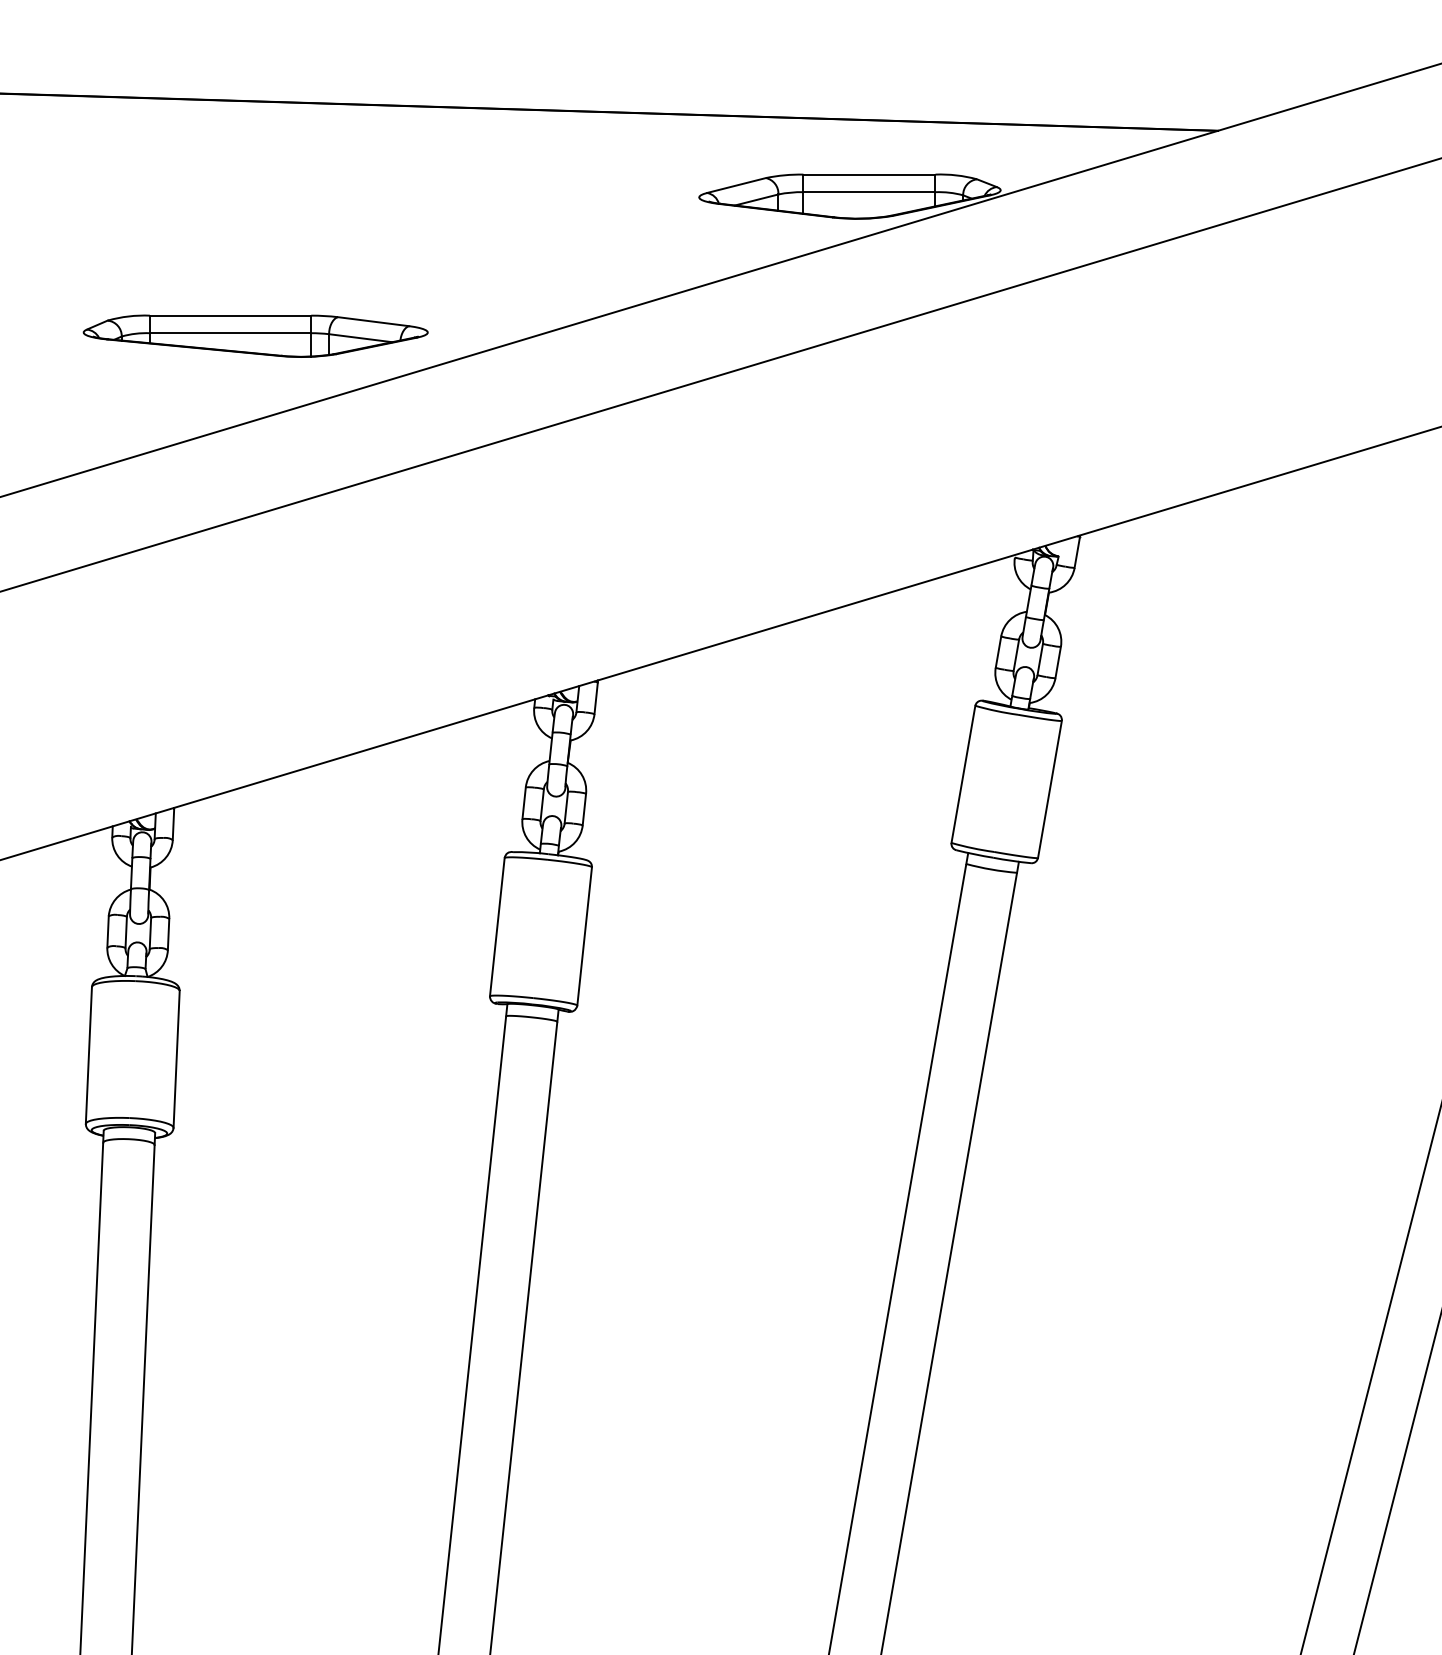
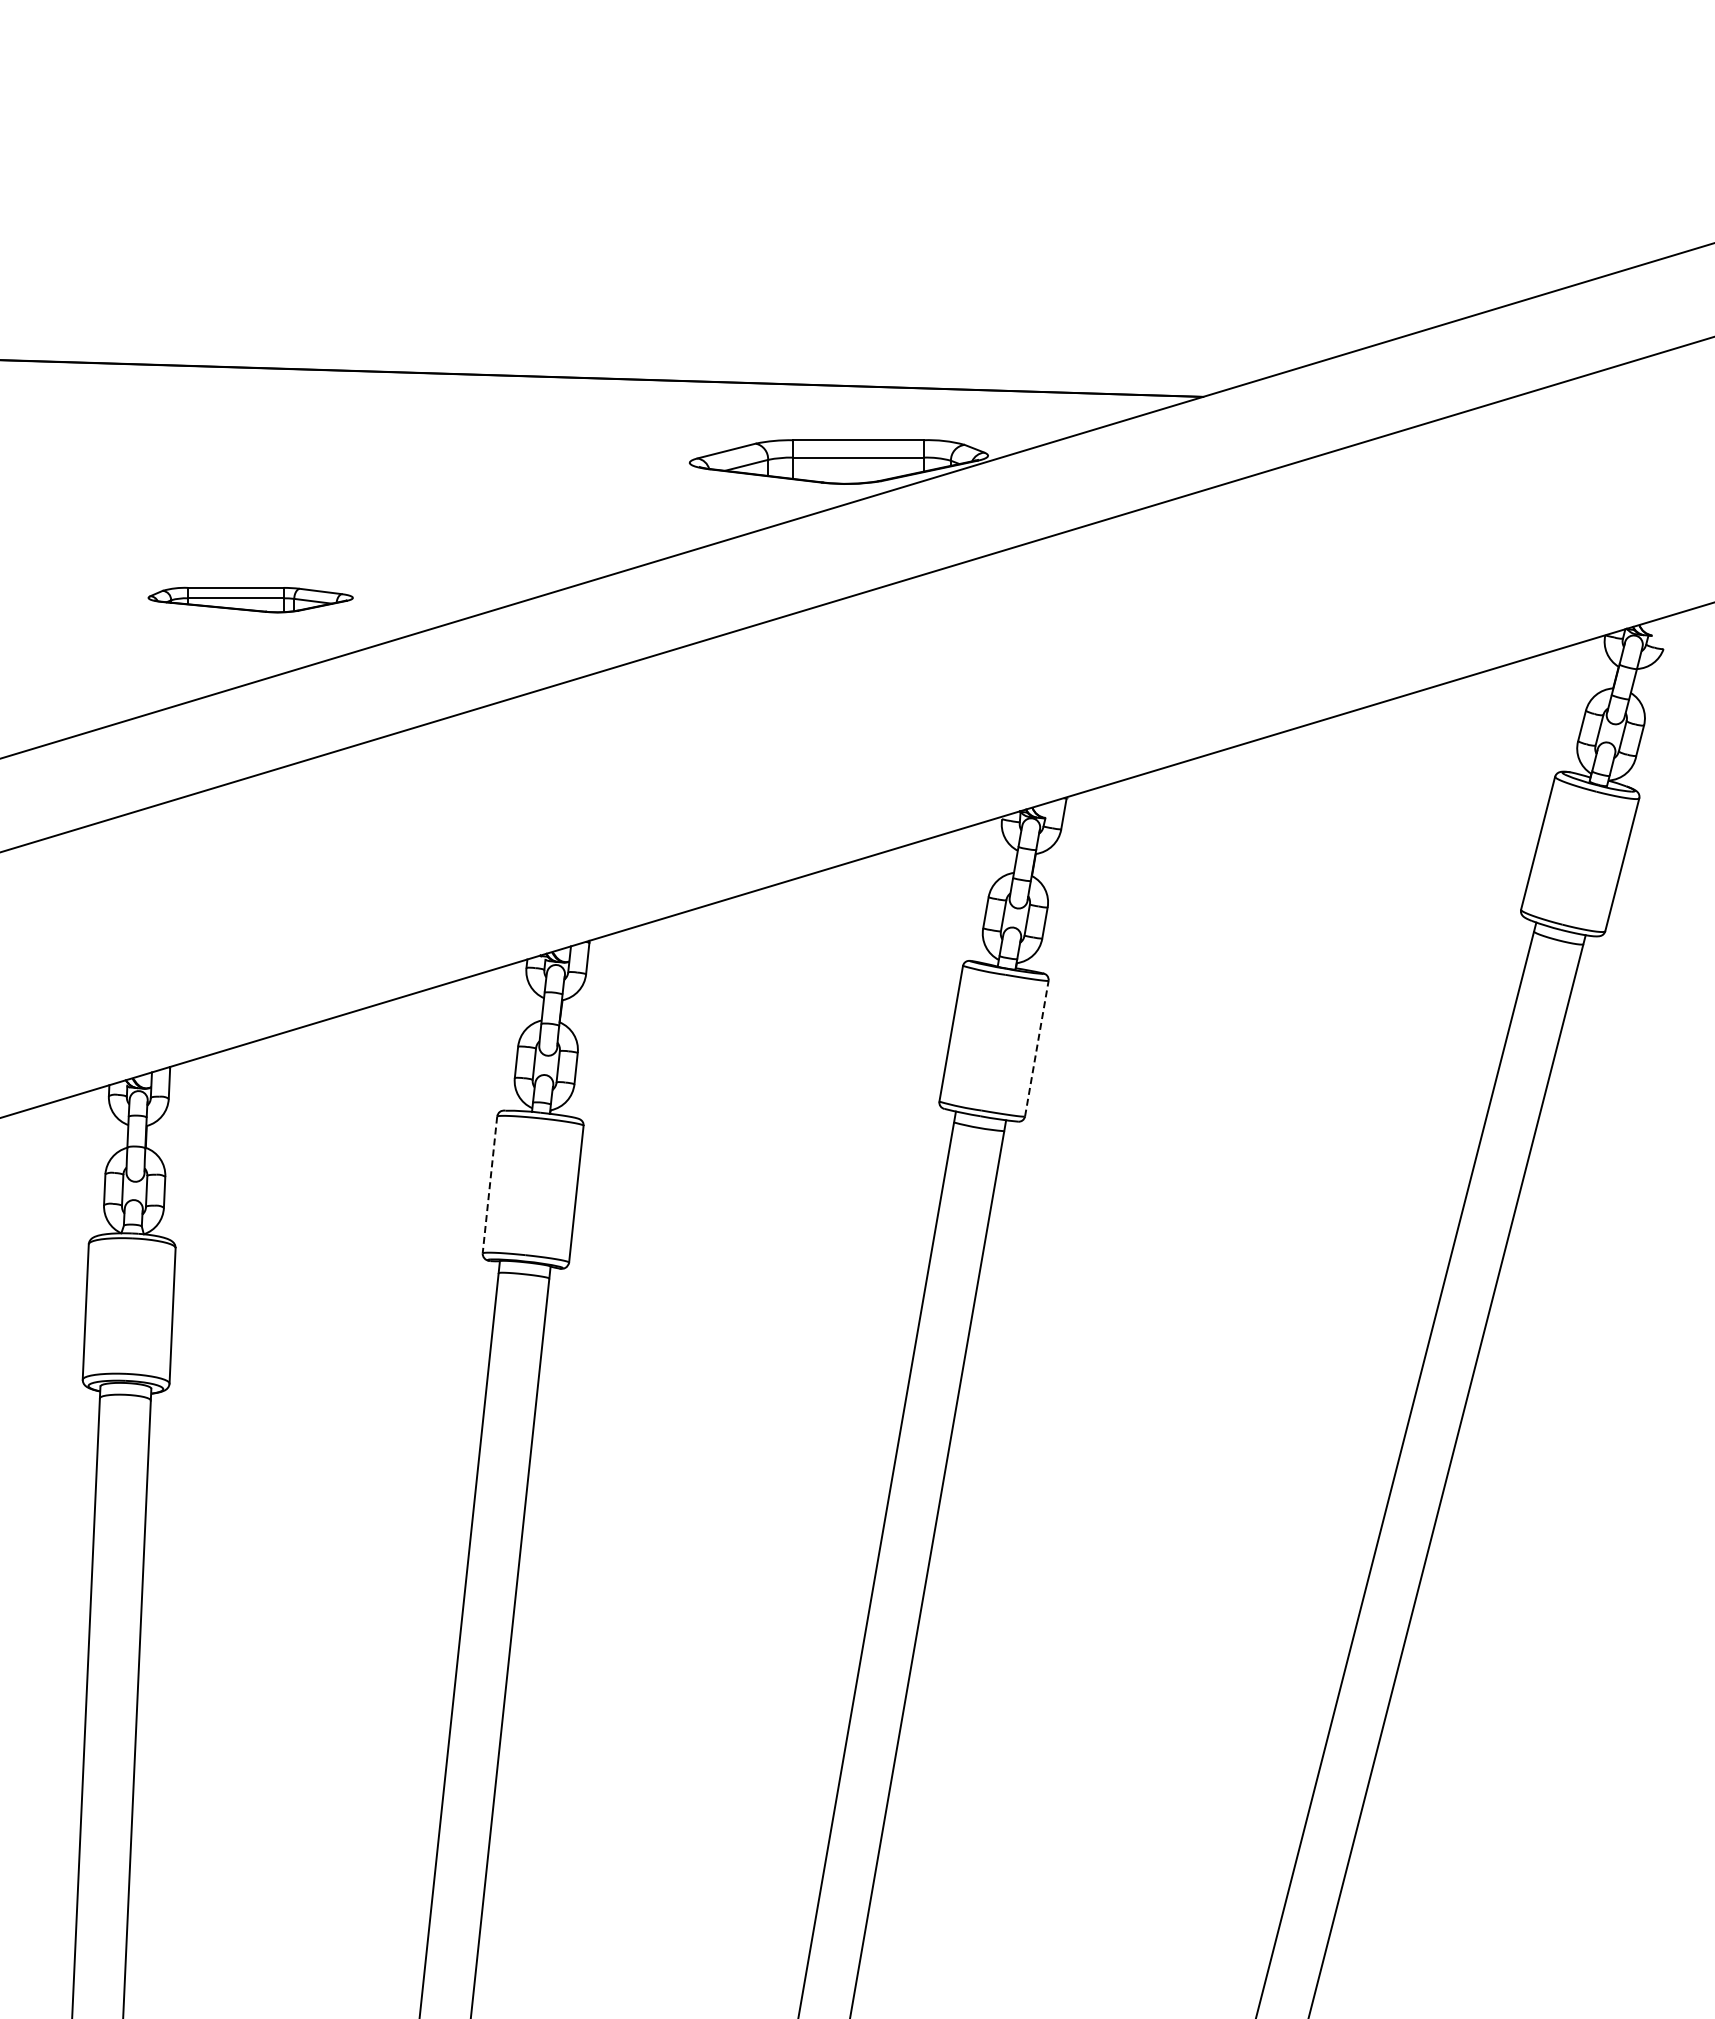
part: (255, 335) -> (250, 599), size x0.6
line: (1049, 789) -> (1036, 1048), solid -> dashed
line: (496, 927) -> (489, 1185), solid -> dashed

